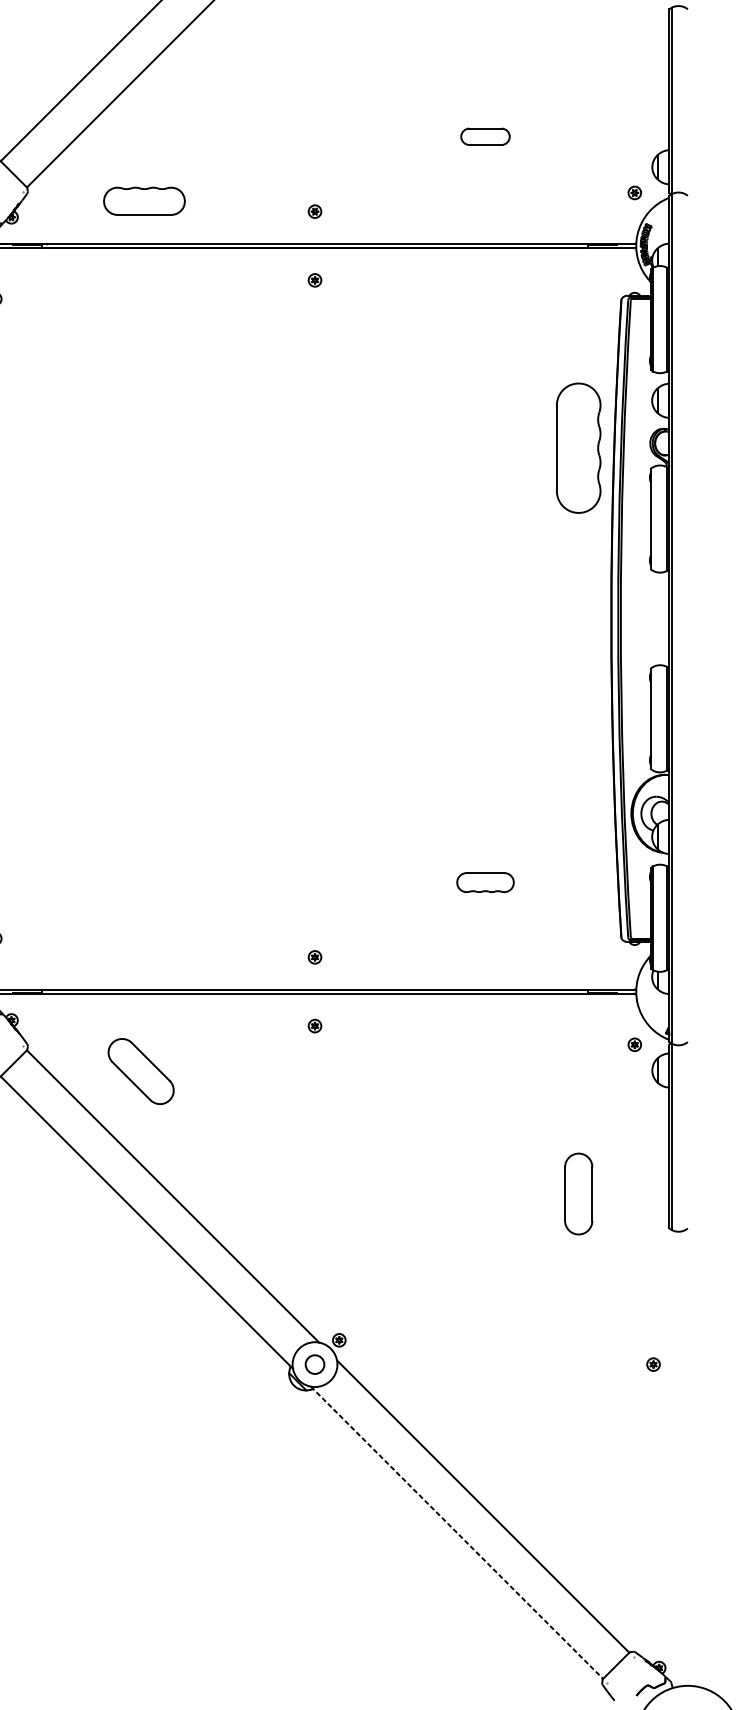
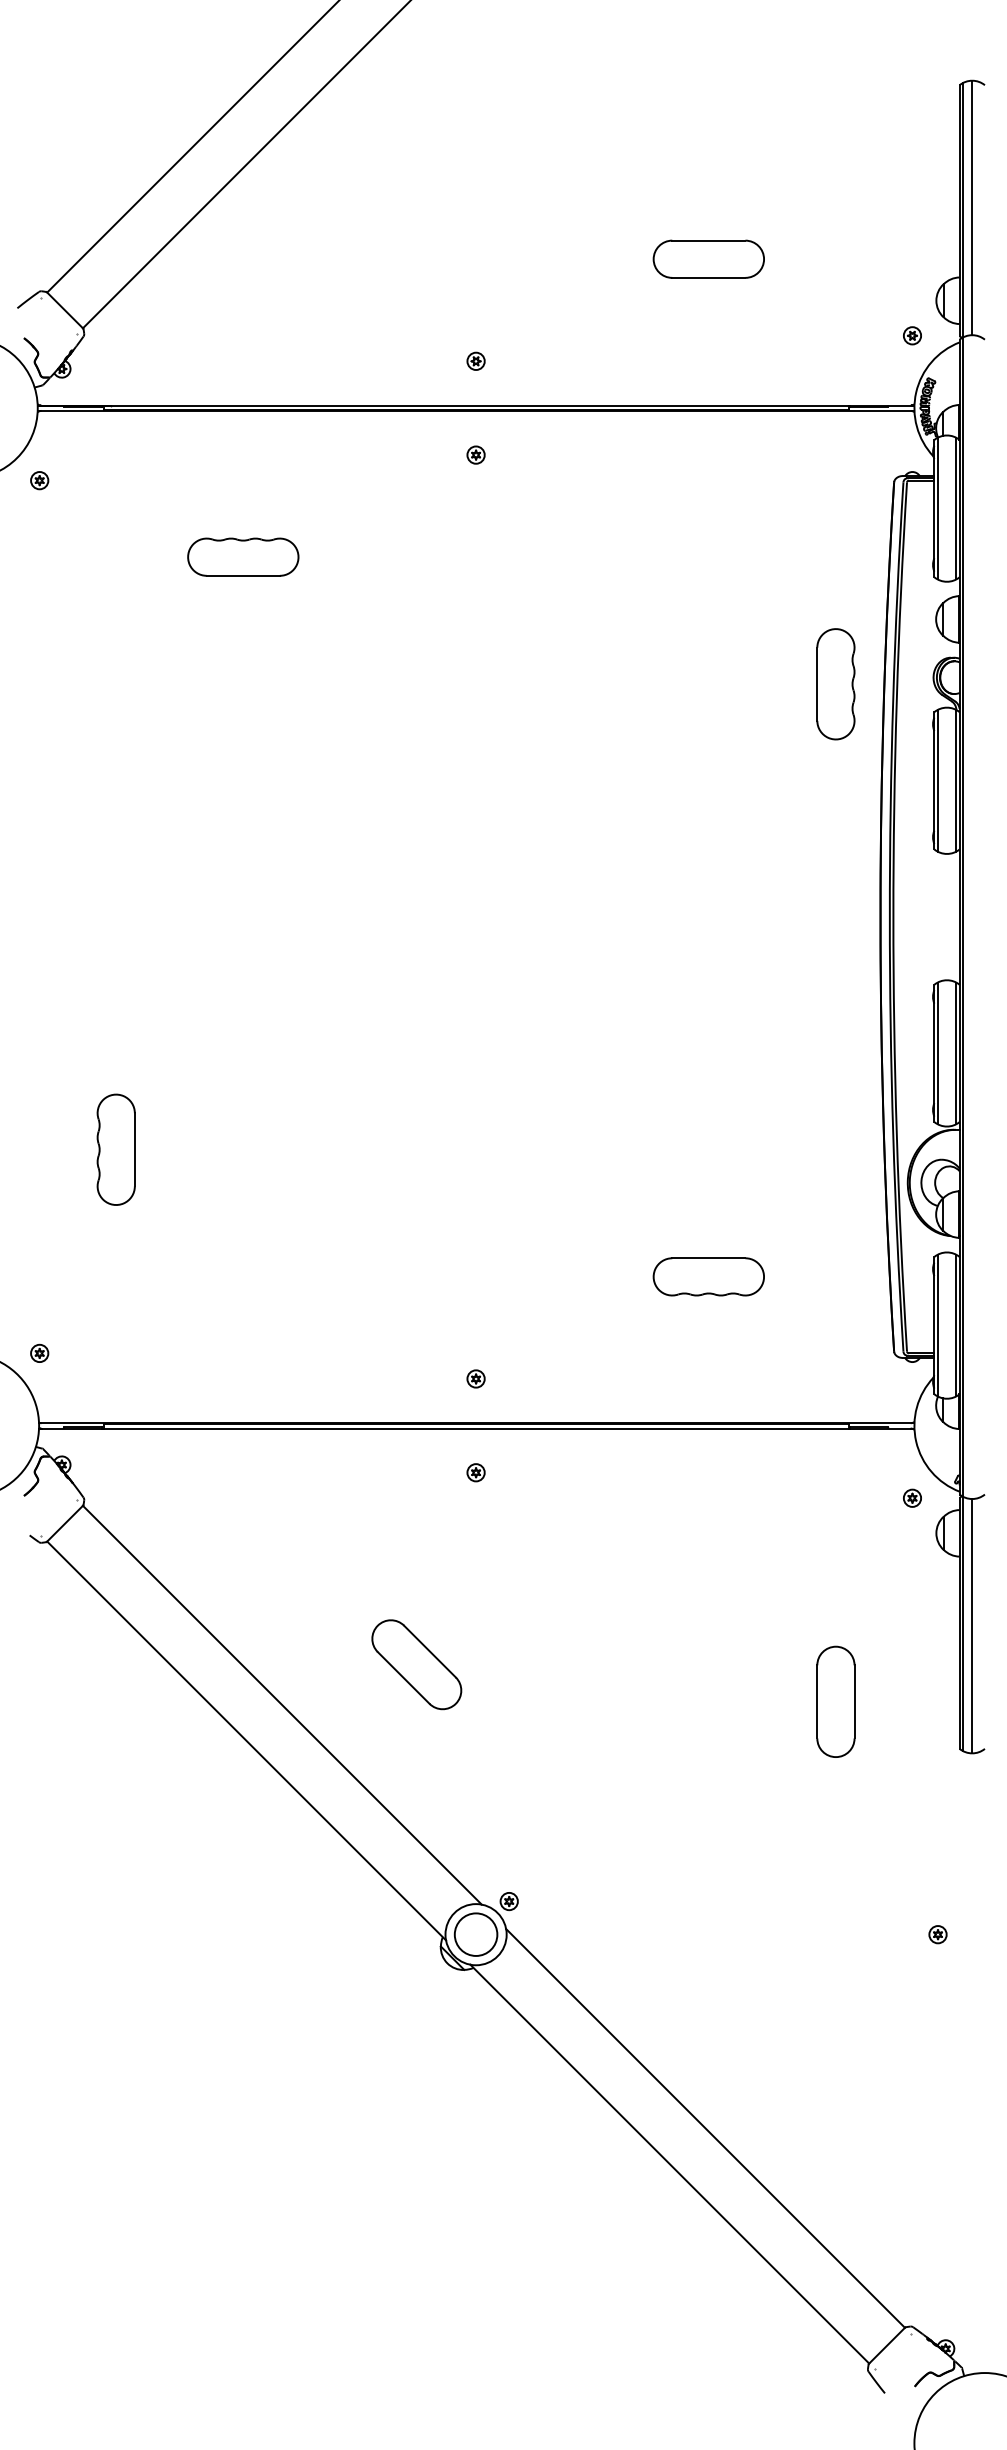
line: (678, 98) -> (972, 207), added
part: (485, 136) -> (708, 258), size x1.67
part: (144, 200) -> (243, 556), moved
part: (578, 448) -> (835, 684), size x0.62
line: (653, 518) -> (937, 780), added
line: (653, 718) -> (937, 1053), added
part: (50, 789) -> (115, 1149), added
part: (485, 882) -> (708, 1276), size x1.43
part: (140, 1071) -> (416, 1664), moved
line: (678, 1138) -> (972, 1626), added
circle: (314, 1364) -> (475, 1934), size x1.67
line: (457, 1533) -> (670, 2164), dashed -> solid

